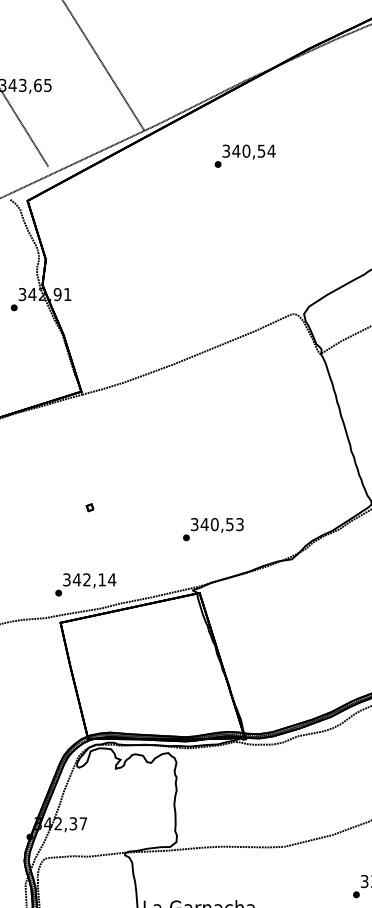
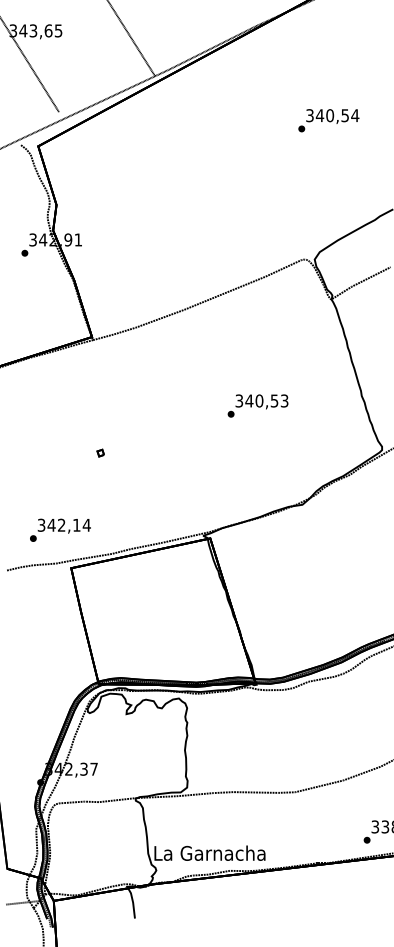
text: (244, 156) -> (328, 120), moved
text: (212, 529) -> (257, 405), moved
text: (85, 584) -> (60, 529), moved

